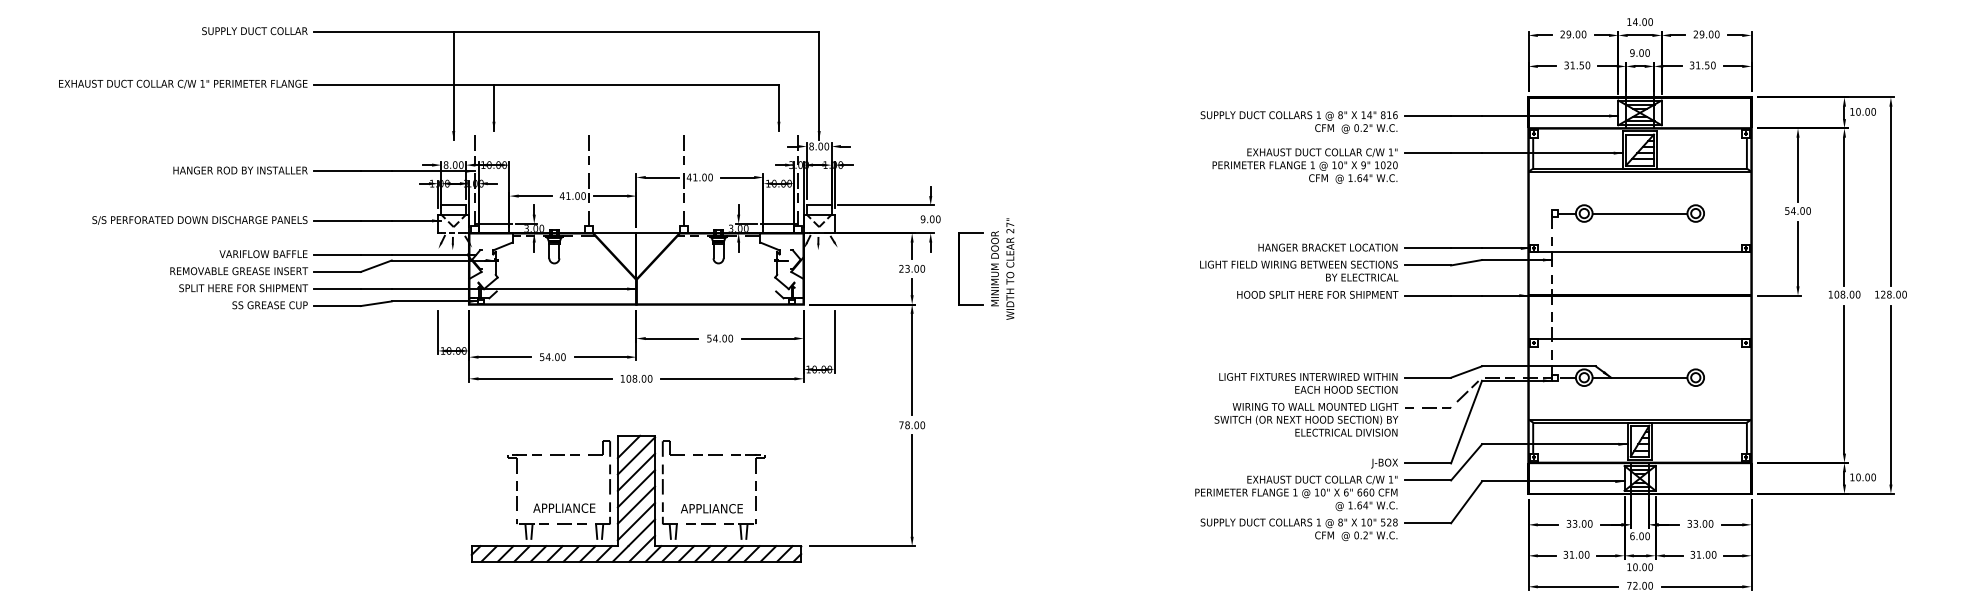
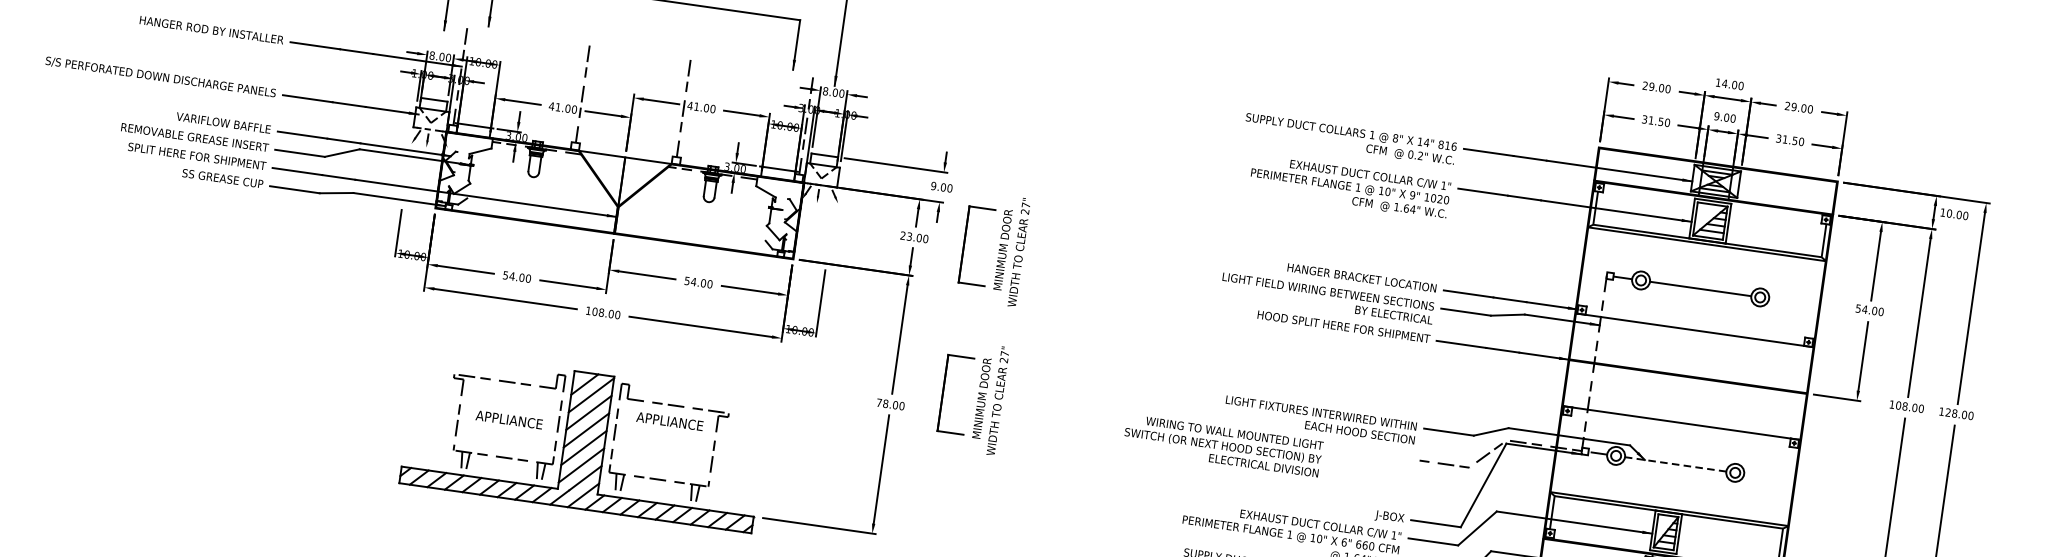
line: (1639, 377) -> (1675, 464), solid -> dashed
part: (986, 407) -> (972, 396), added
text: (1306, 419) -> (1223, 445), moved
text: (564, 507) -> (509, 419), moved
text: (711, 508) -> (669, 421), moved

